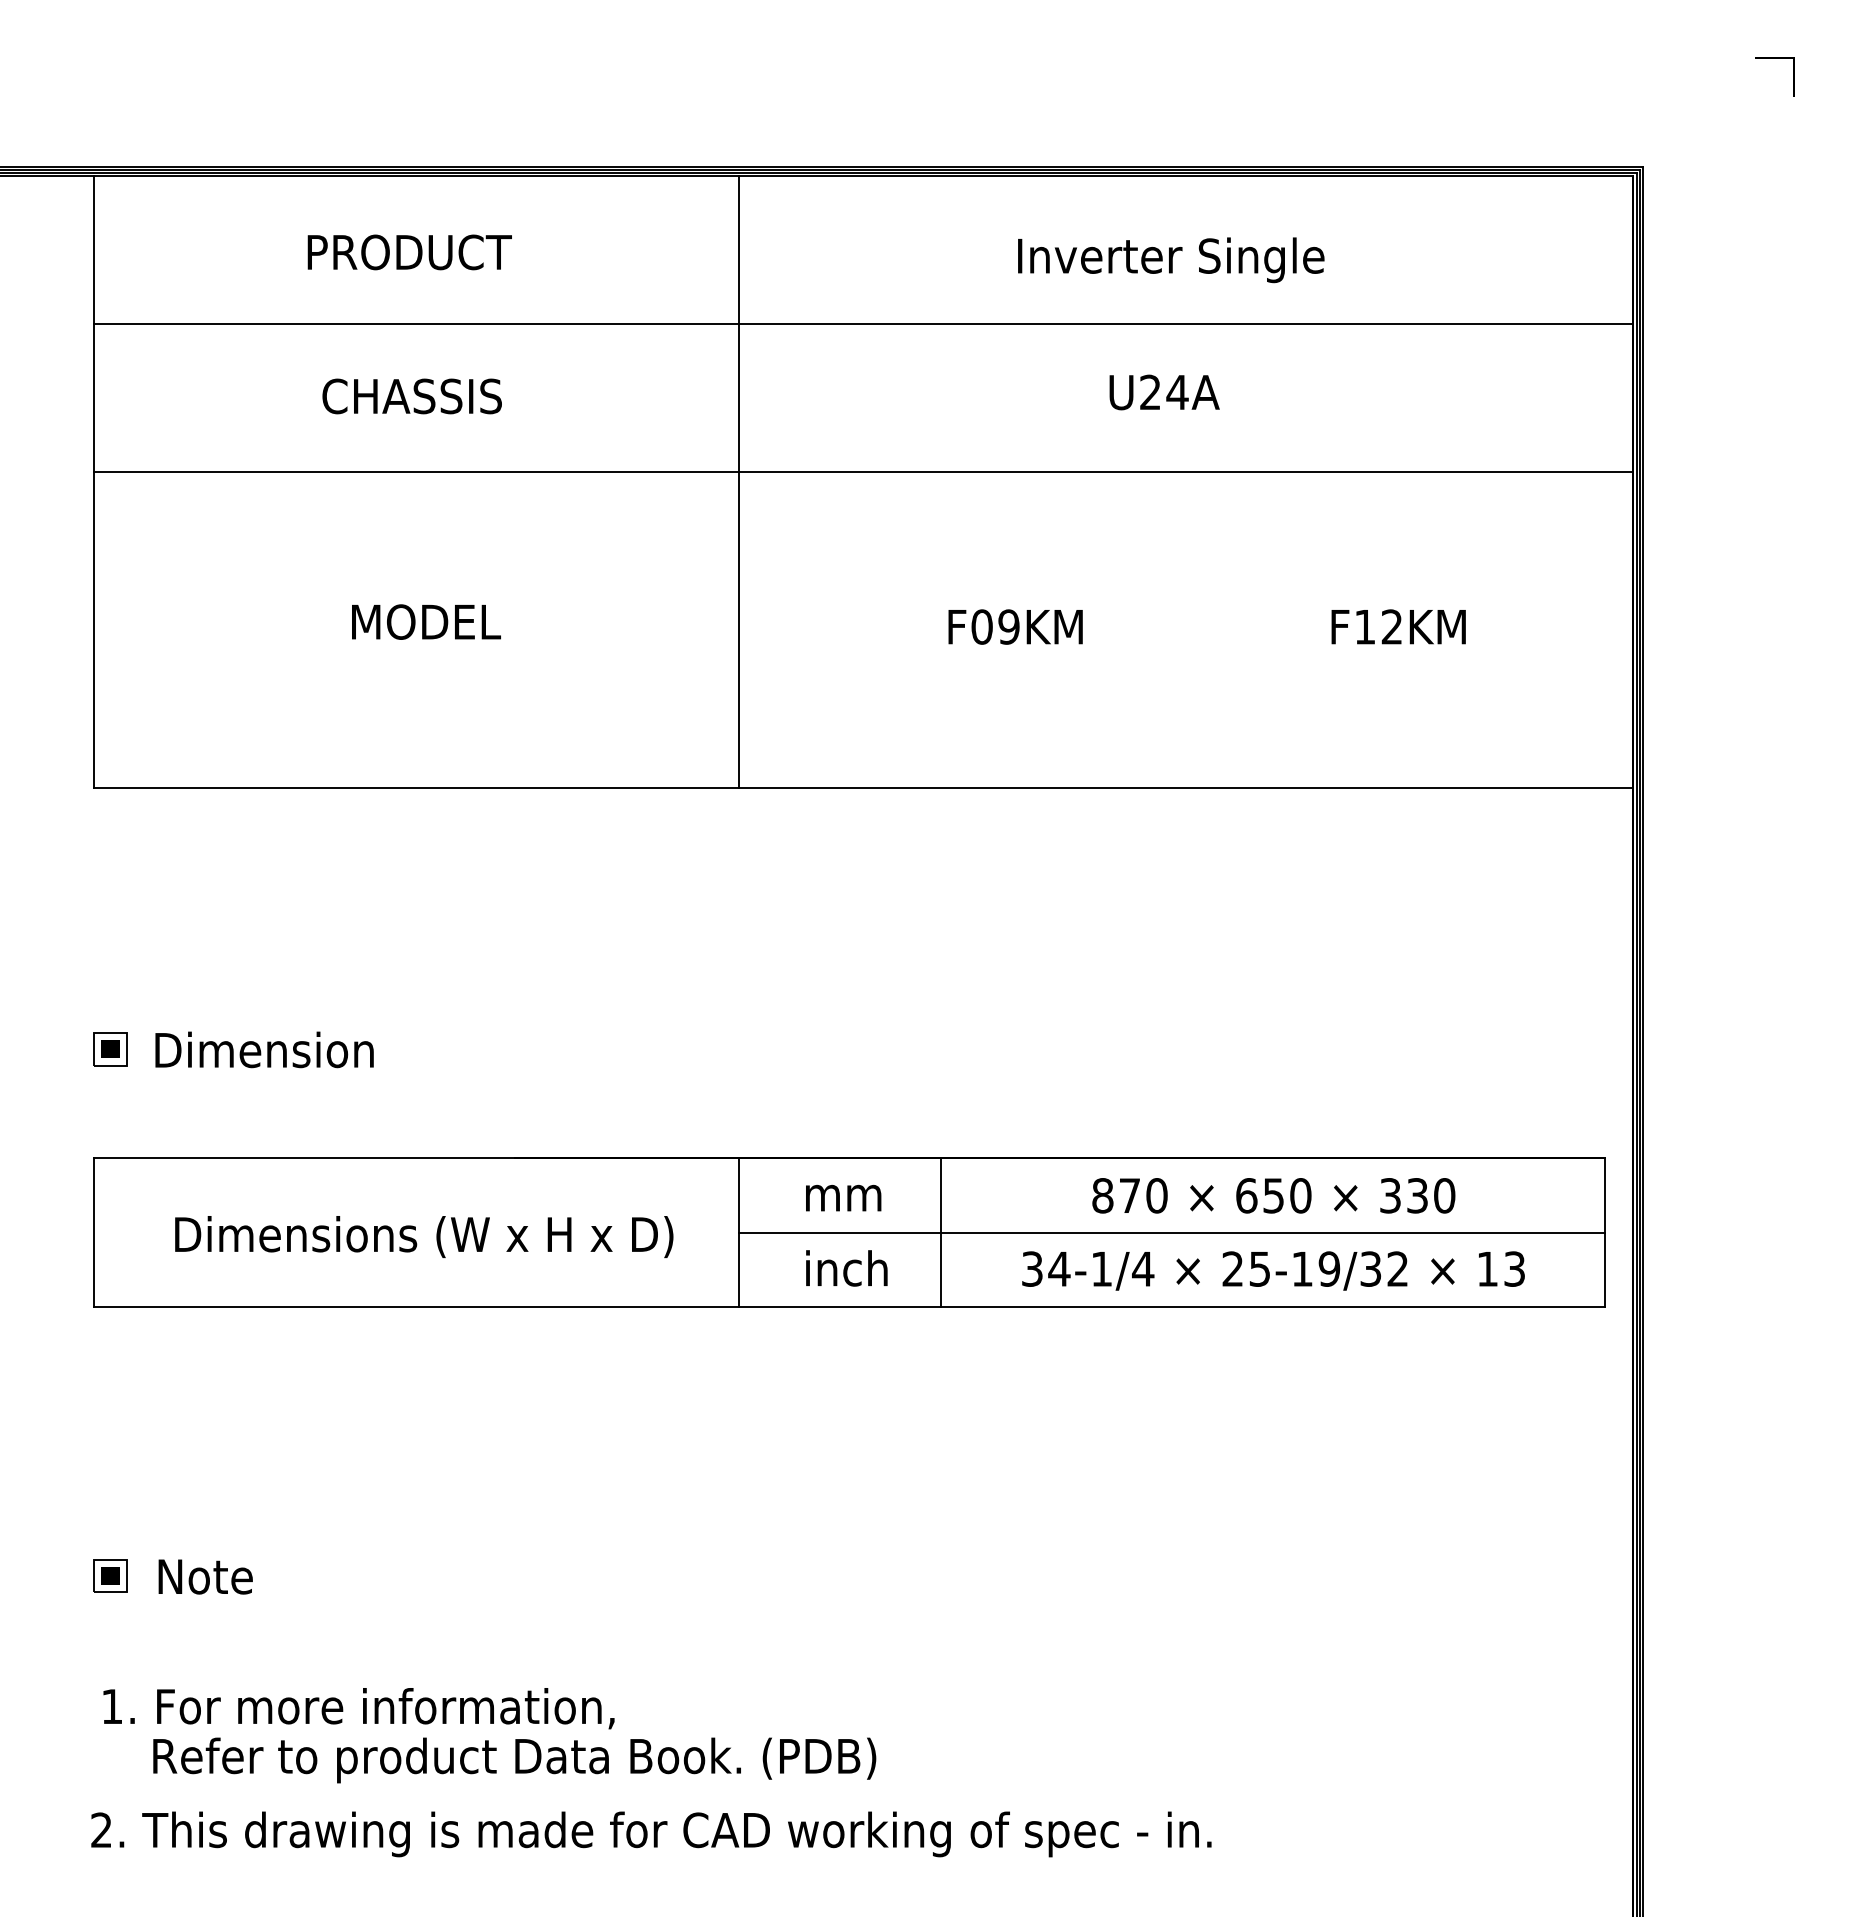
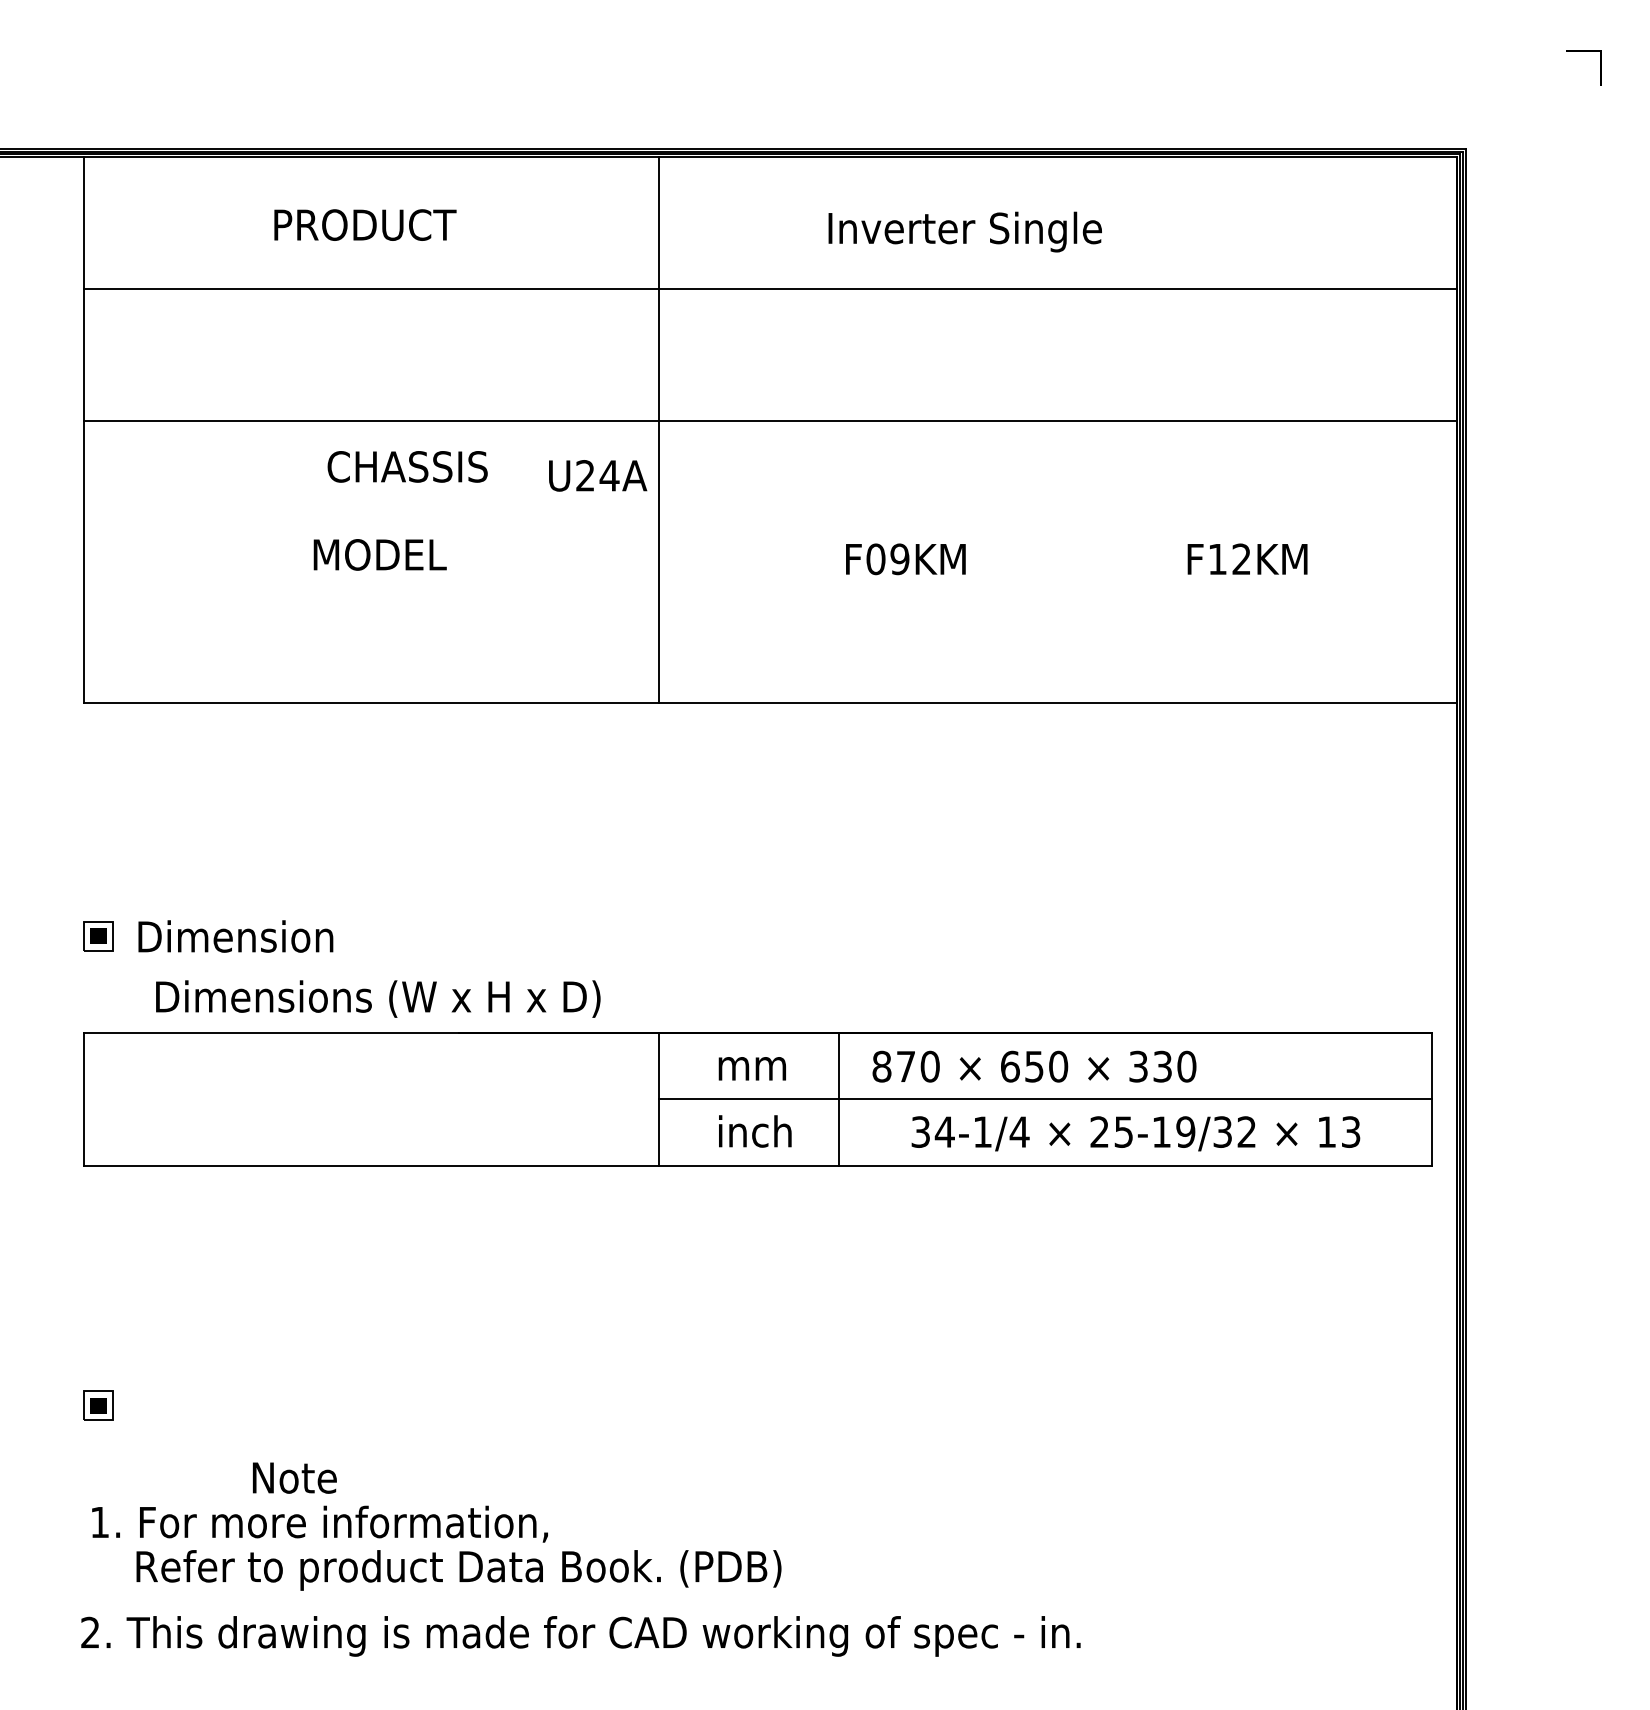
text: (1171, 260) -> (965, 232), moved
text: (1164, 392) -> (597, 475), moved
text: (411, 396) -> (407, 466), moved
text: (1273, 1195) -> (1034, 1066), moved
text: (424, 1236) -> (378, 998), moved
text: (205, 1576) -> (294, 1477), moved

